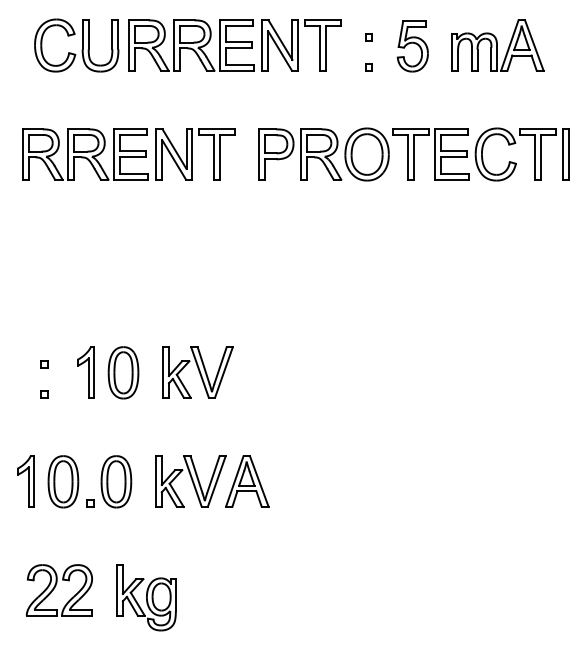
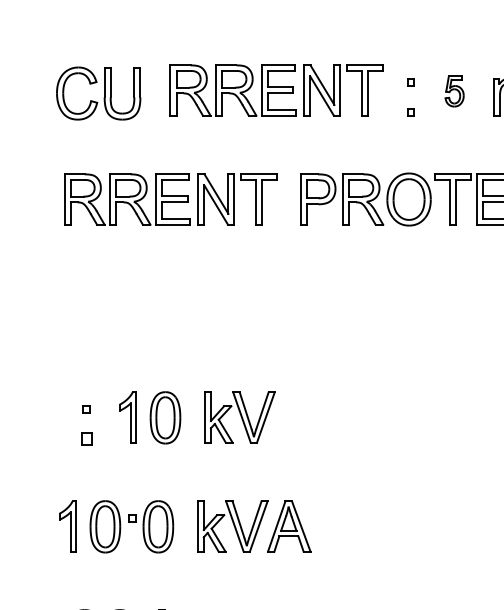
part: (76, 45) -> (98, 93), moved
part: (412, 46) -> (454, 91), size x0.6
part: (44, 394) -> (86, 439), size x1.6
part: (90, 503) -> (132, 518), moved

